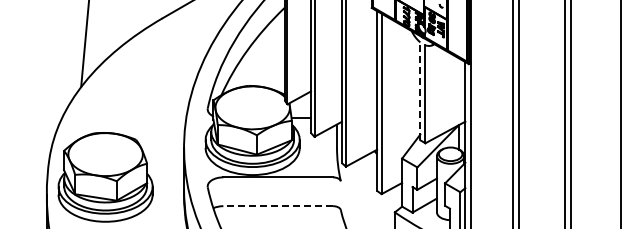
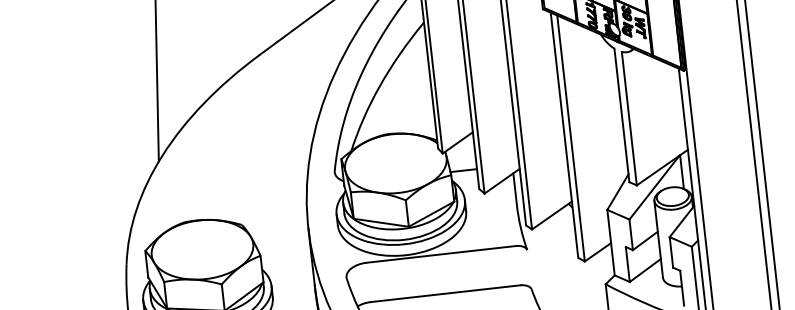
line: (420, 91) -> (622, 115), dashed -> solid
line: (278, 206) -> (446, 294), dashed -> solid

